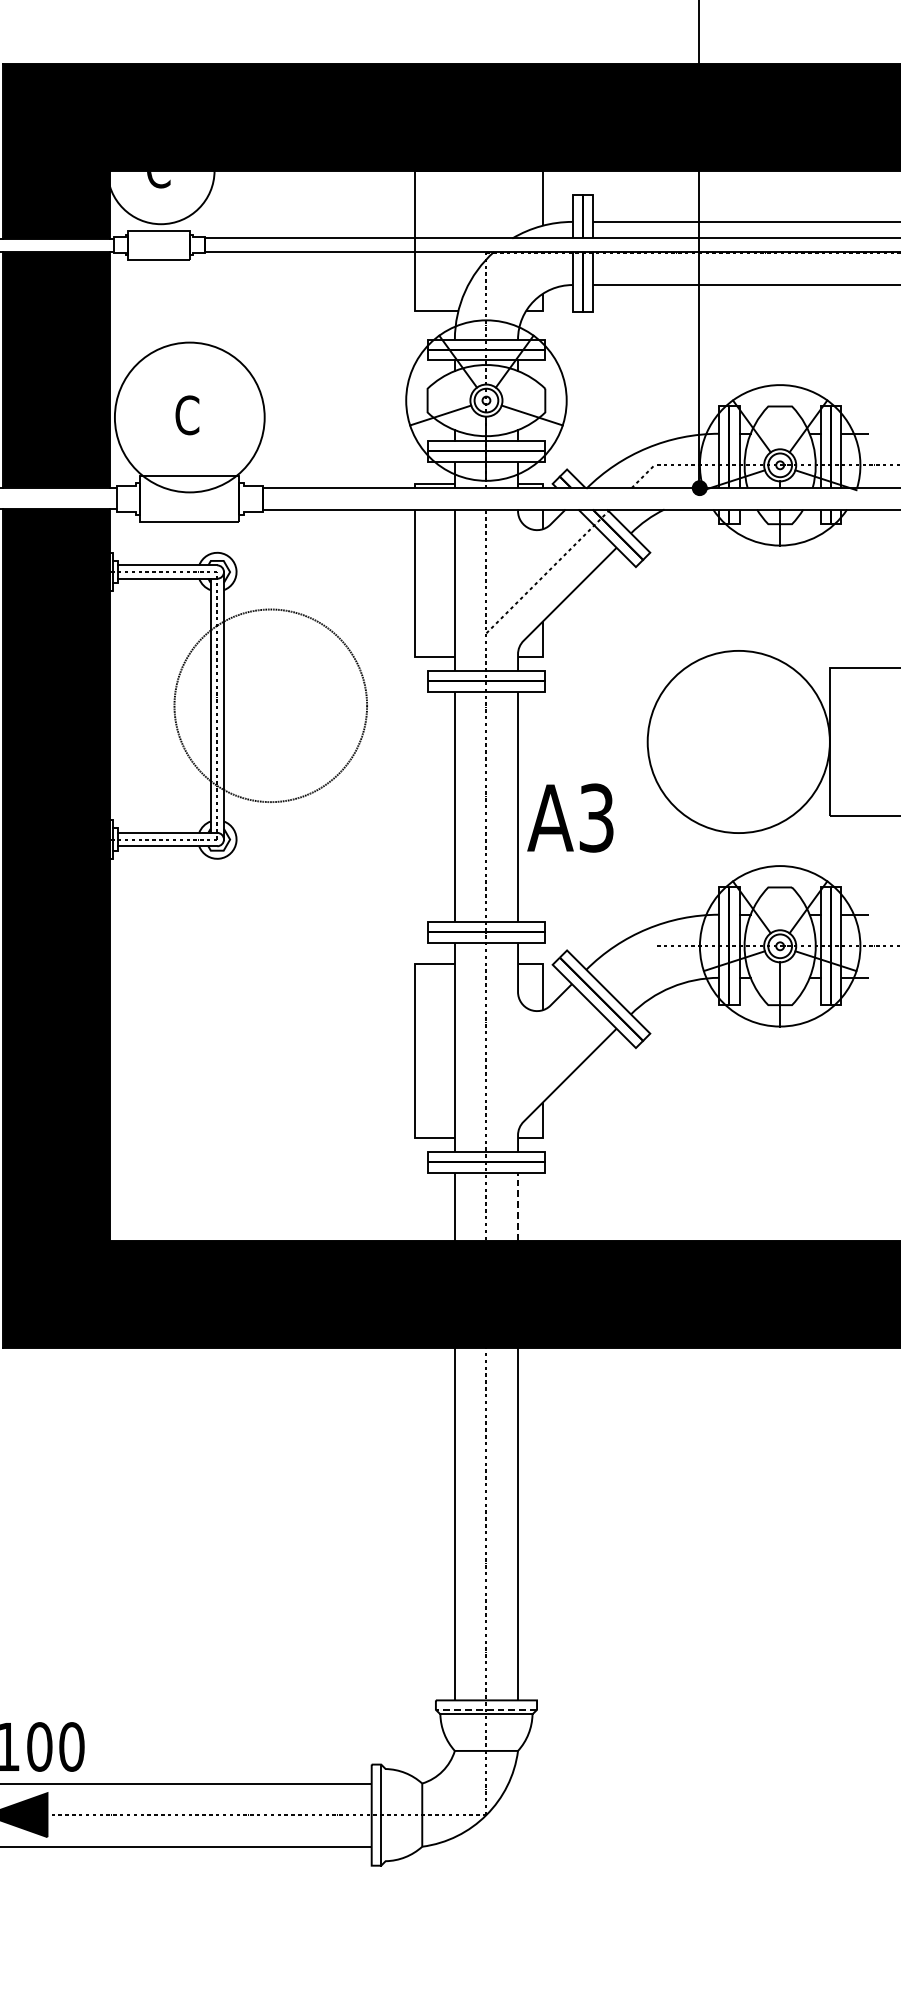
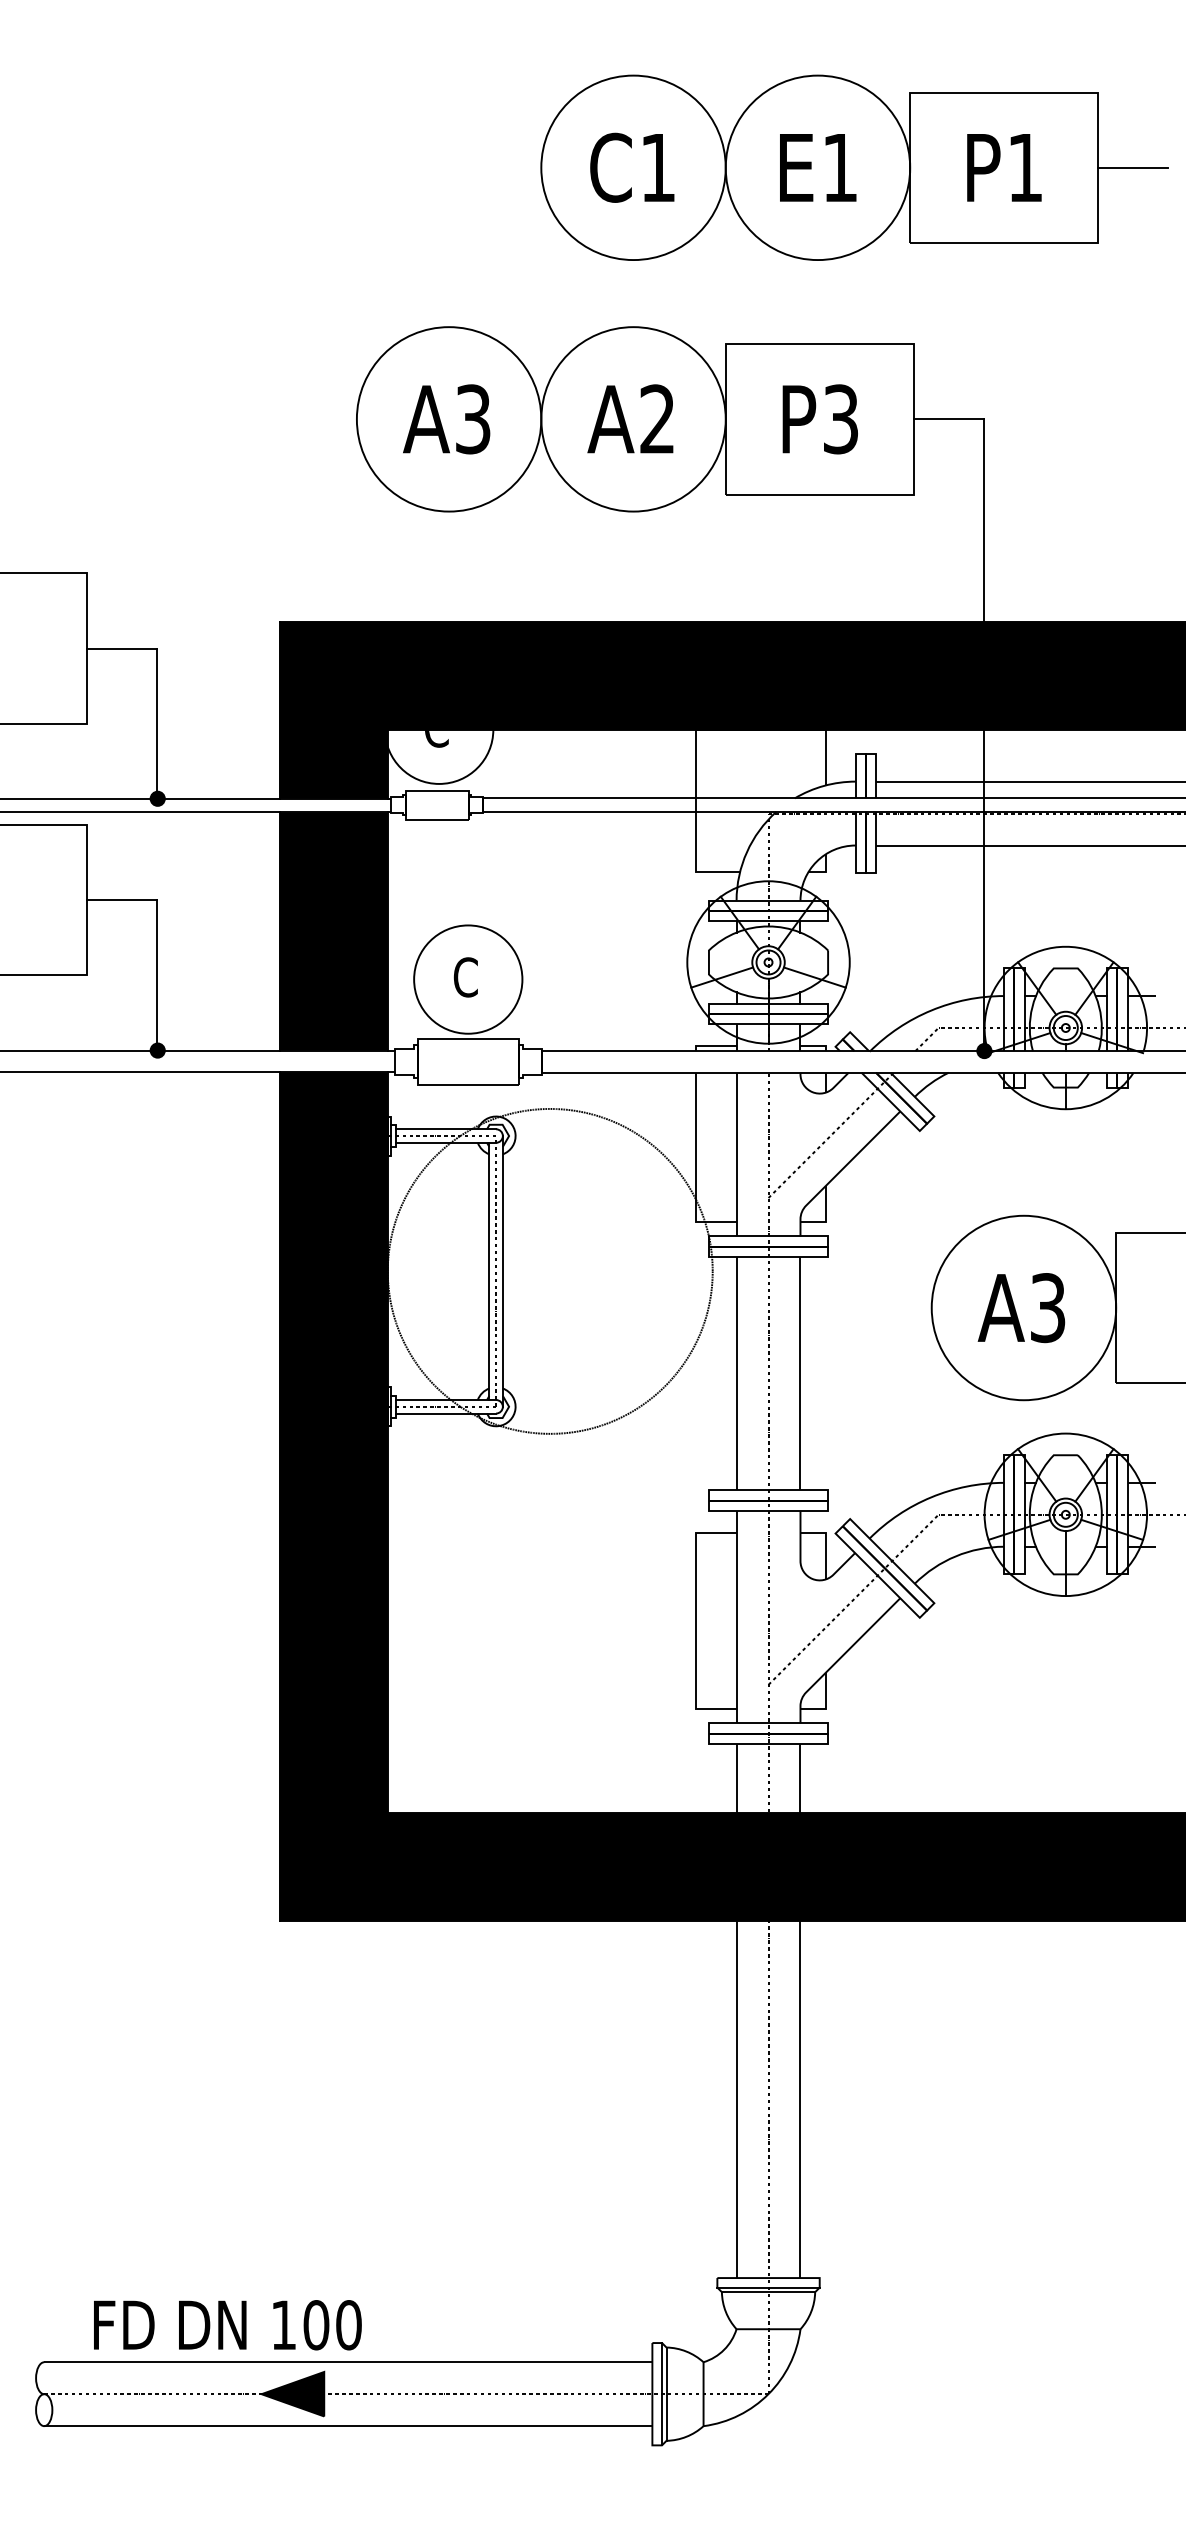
circle: (190, 417) -> (468, 979), size x0.71
circle: (270, 704) -> (549, 1270), size x1.67
text: (570, 818) -> (1021, 1308), moved
line: (570, 1029) -> (853, 1599), added
line: (518, 1206) -> (800, 1778), dashed -> solid
line: (486, 1709) -> (768, 2287), dashed -> solid
line: (385, 1814) -> (666, 2393), added

